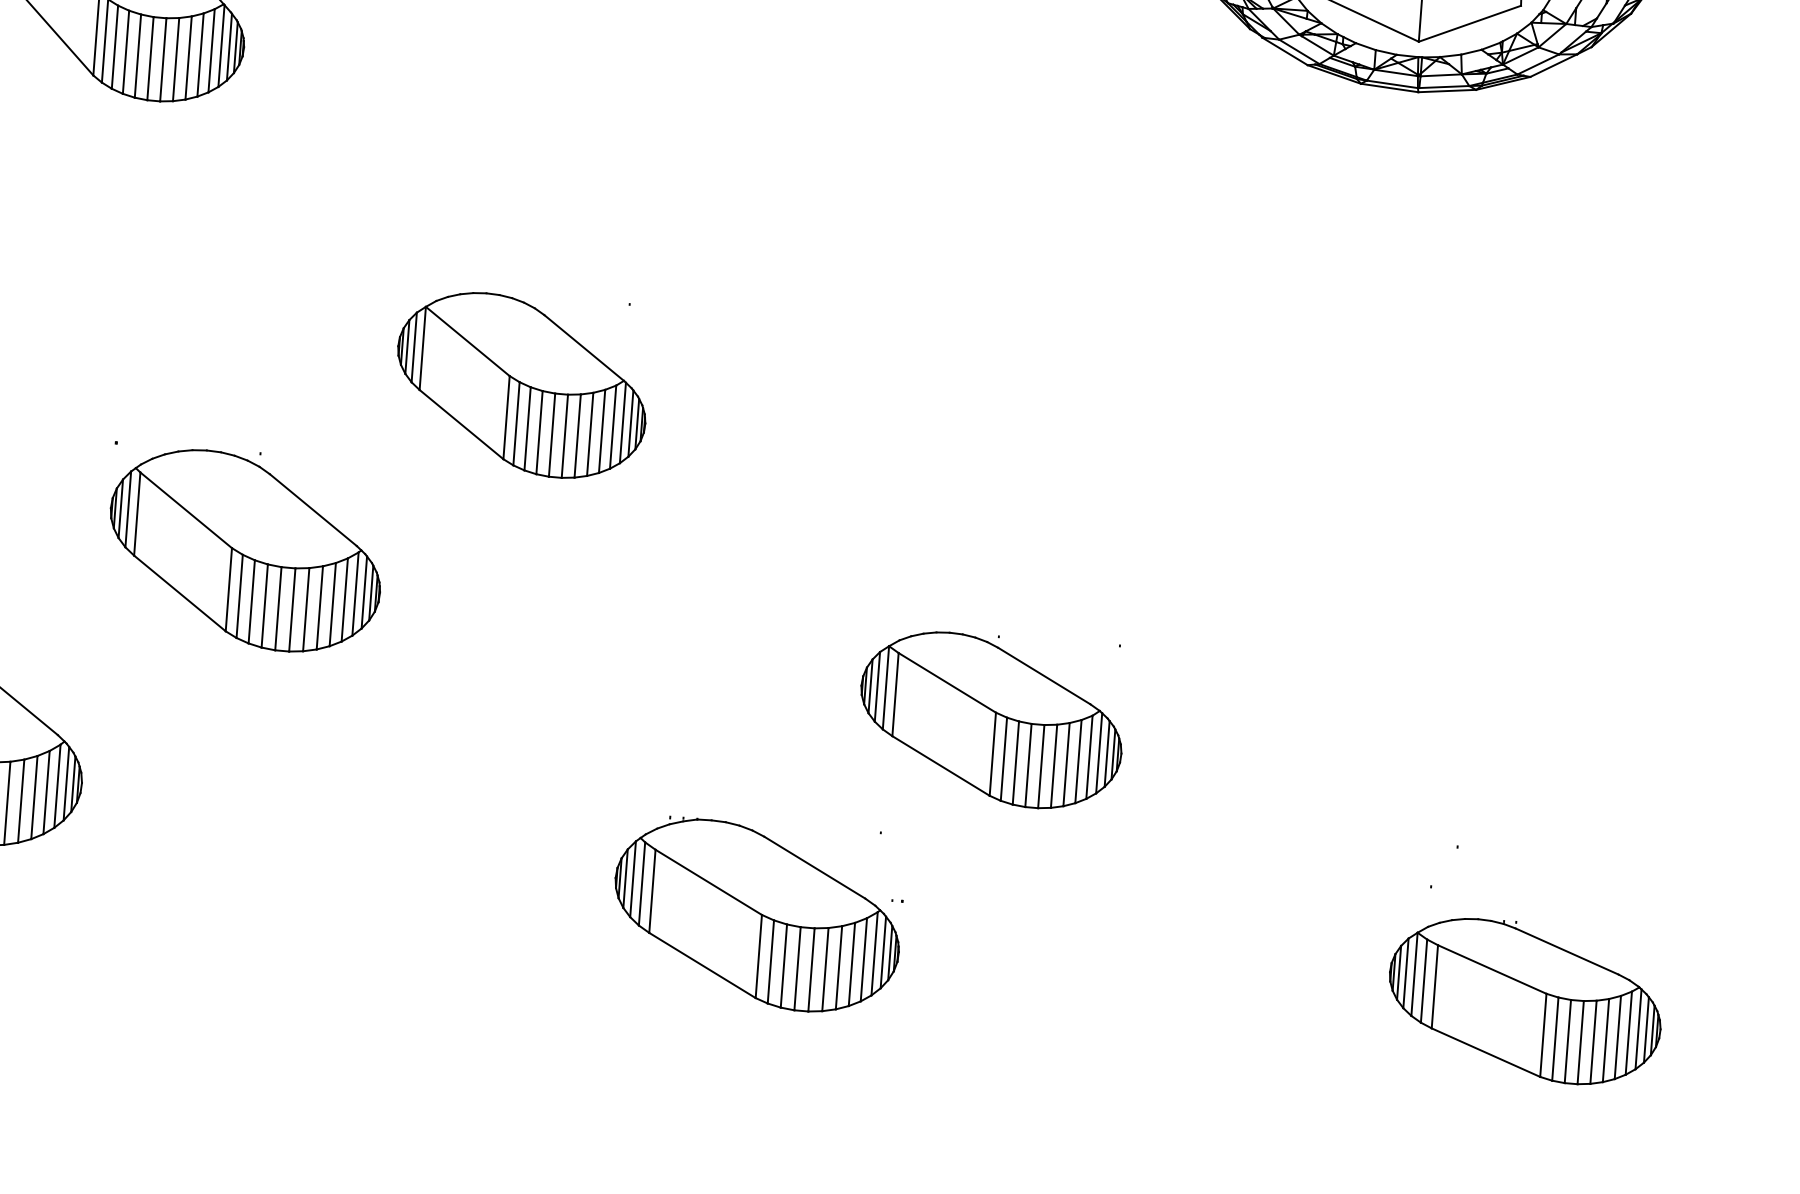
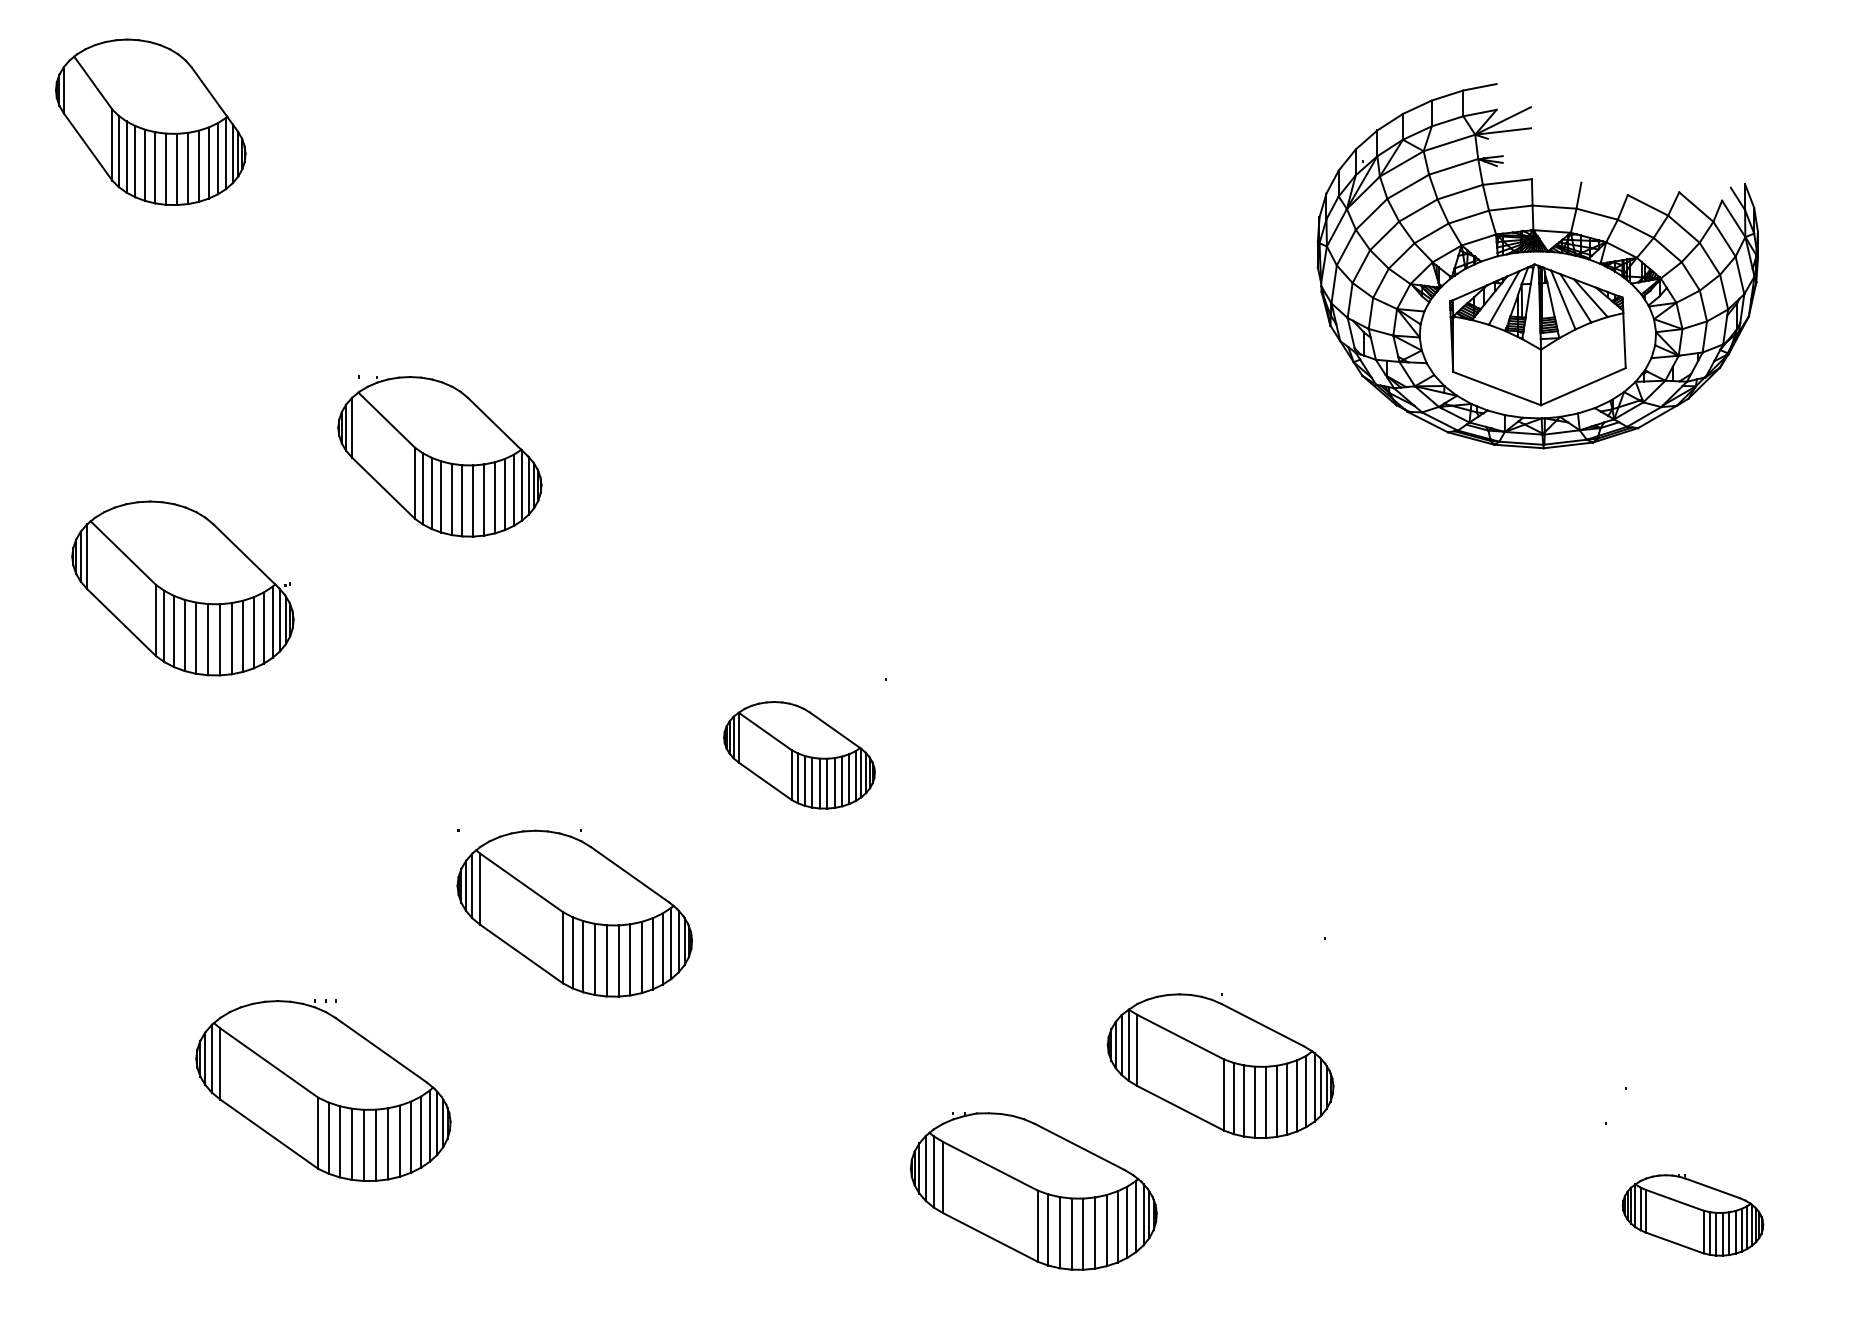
part: (521, 385) -> (799, 755), size x0.7
part: (991, 719) -> (1220, 1065), moved
part: (1524, 1001) -> (1692, 1215), size x0.6

